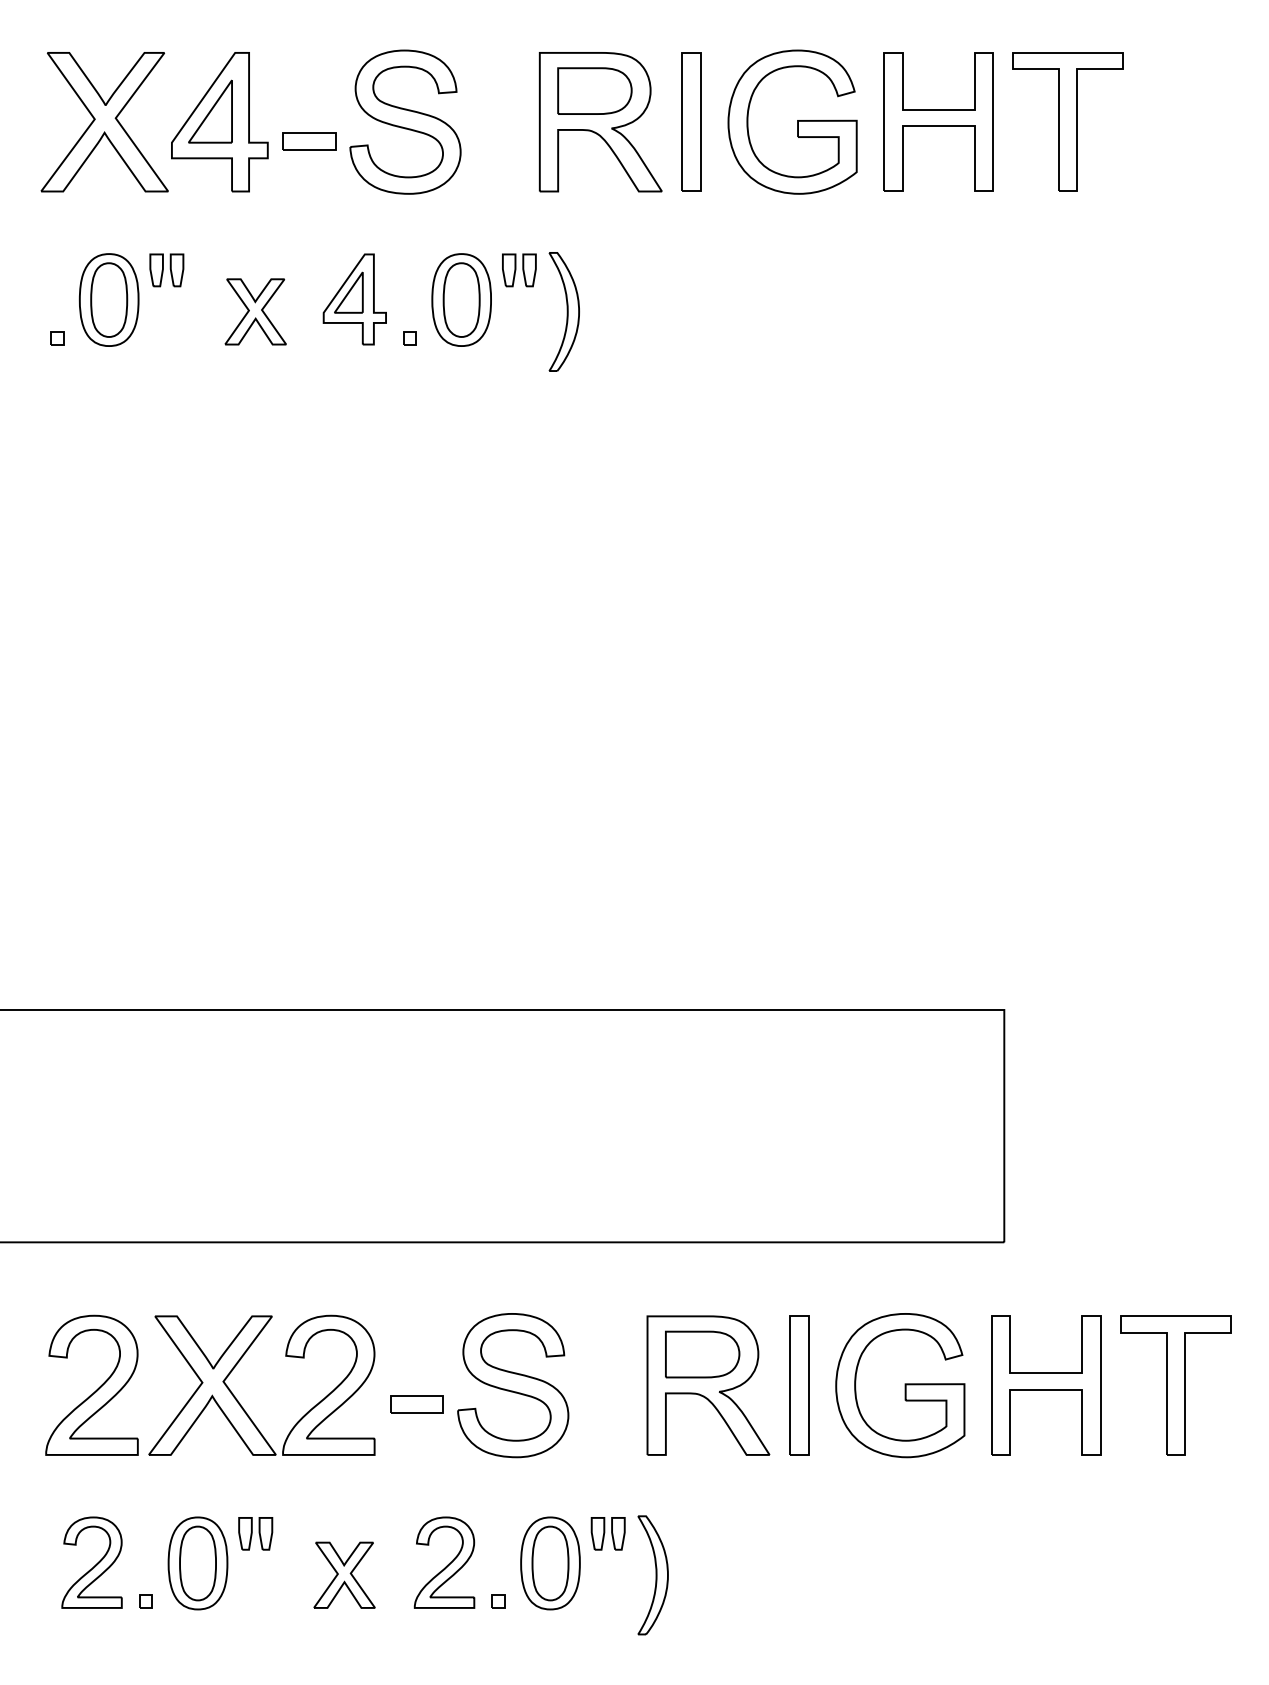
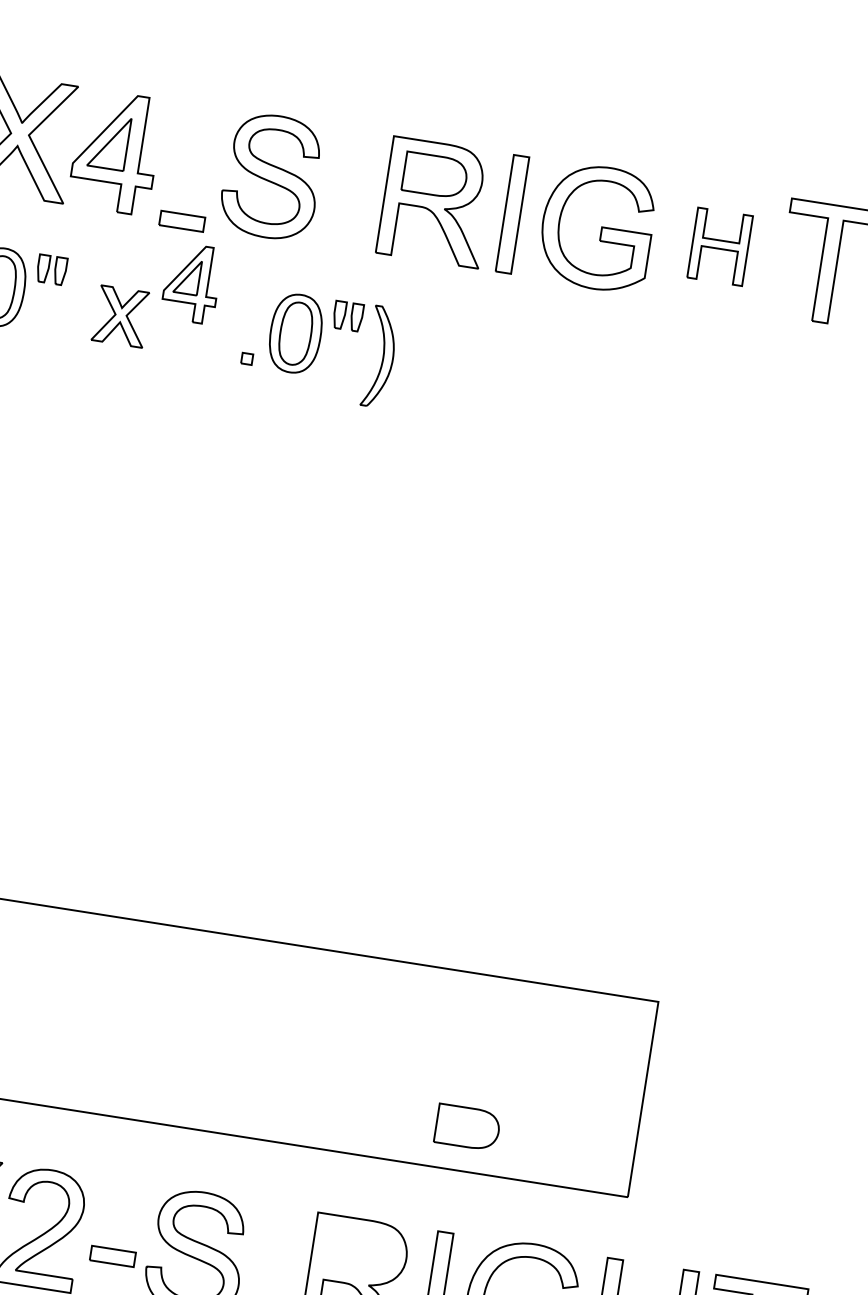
part: (938, 121) -> (720, 246), size x0.6
part: (309, 141) -> (182, 221), moved
part: (354, 299) -> (191, 283), moved
part: (702, 1354) -> (467, 1127), moved

